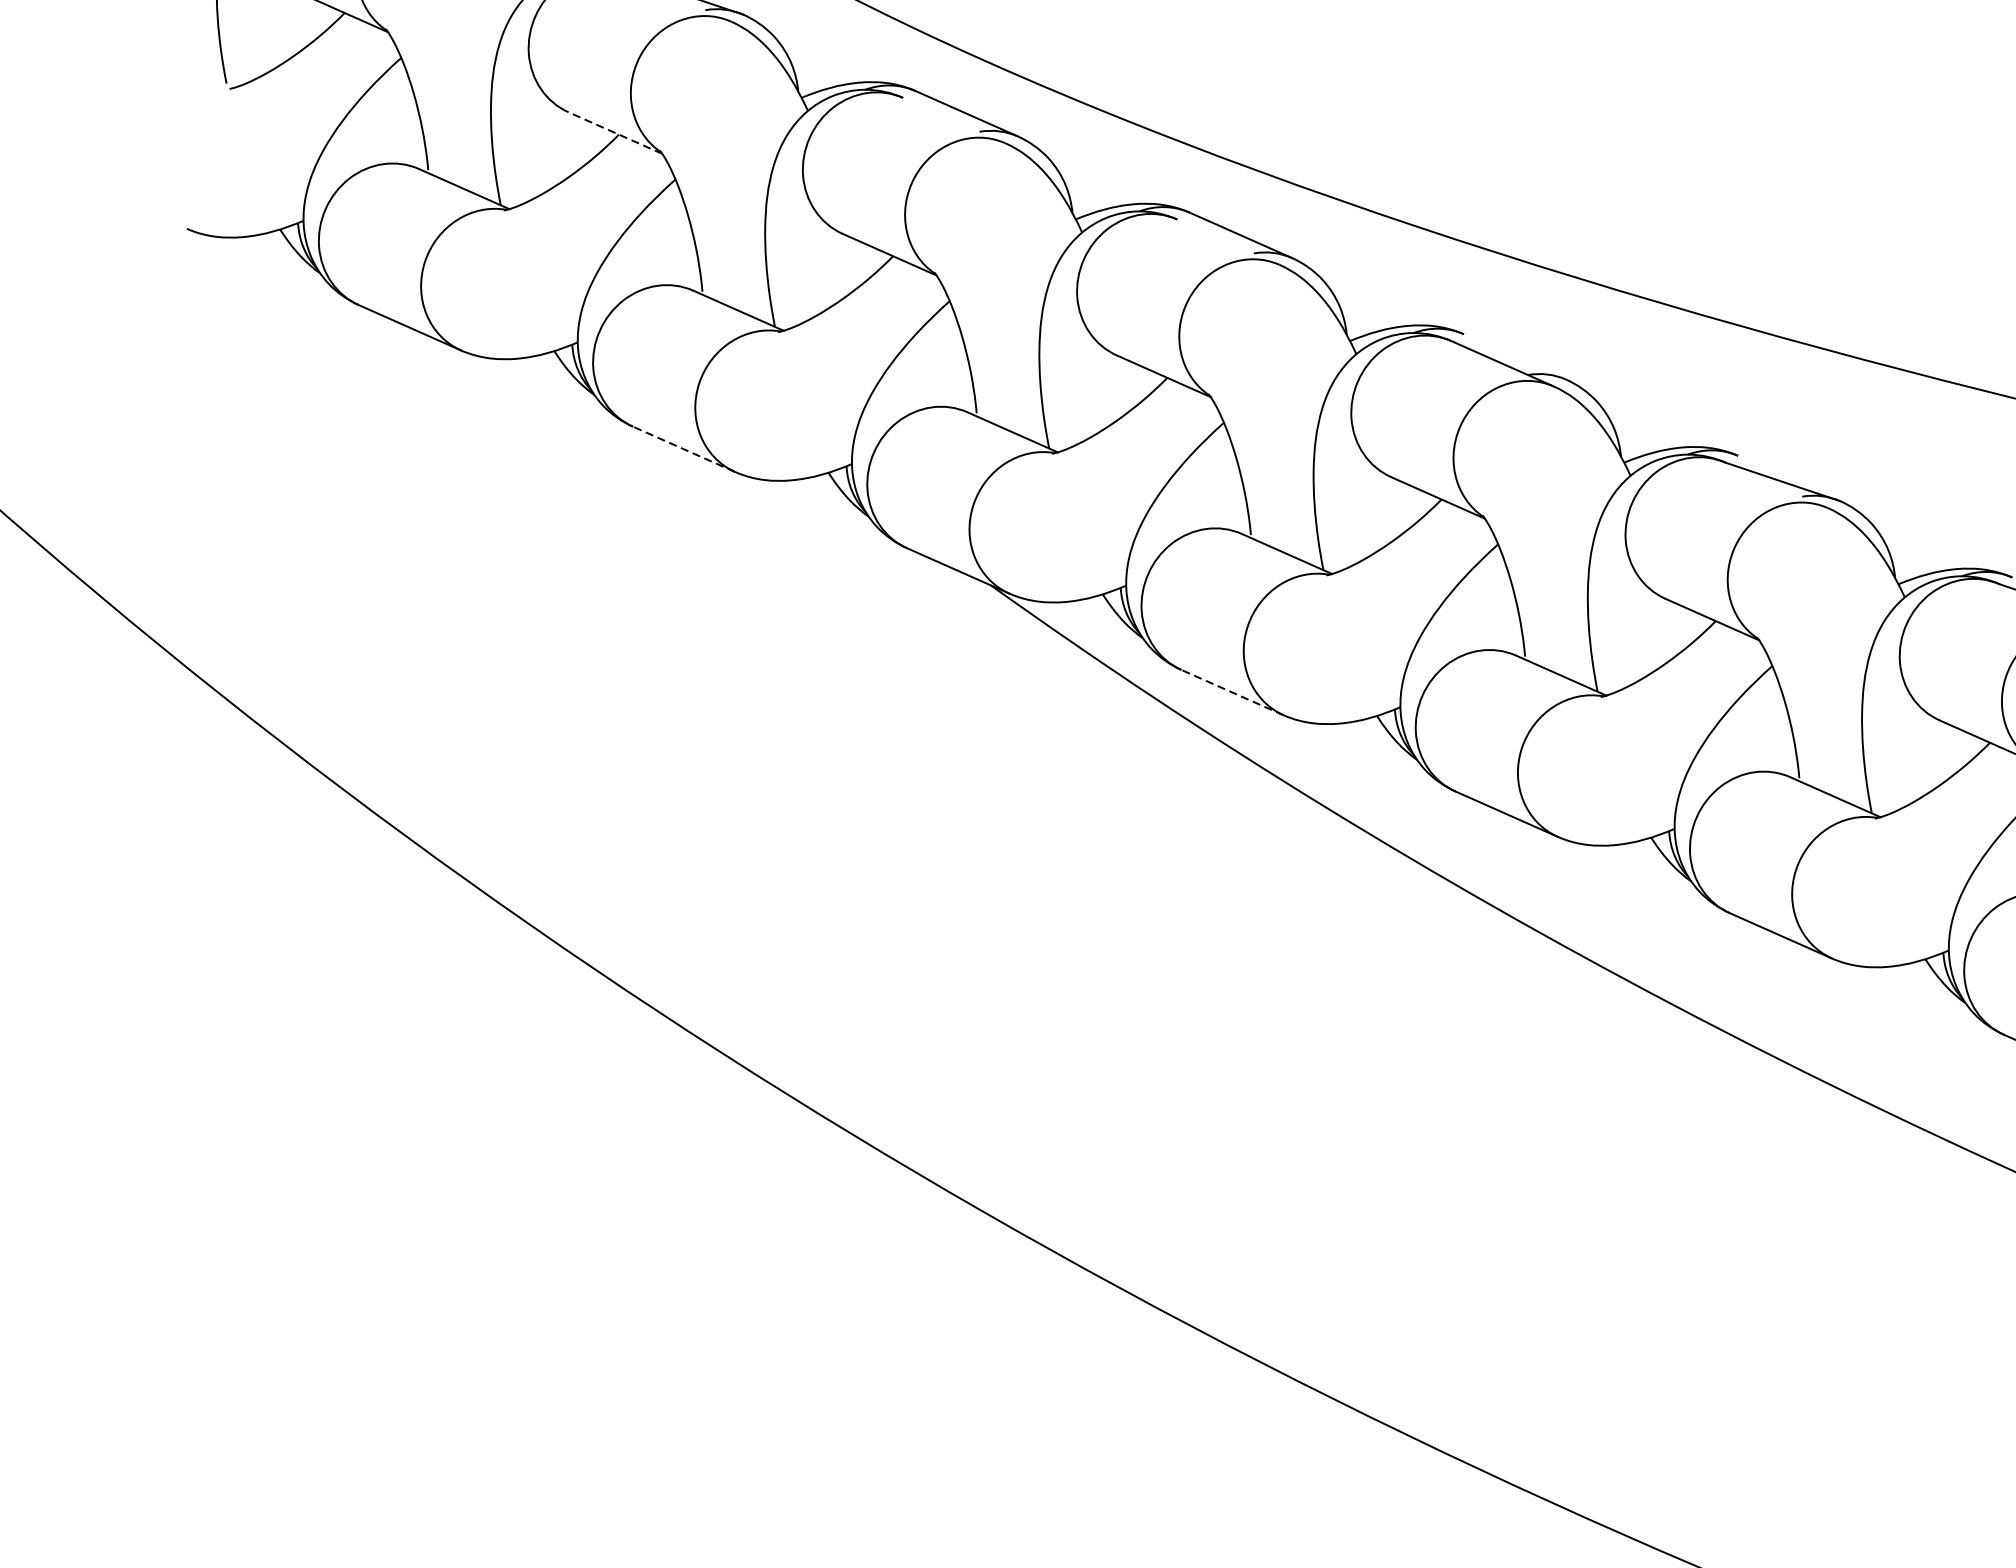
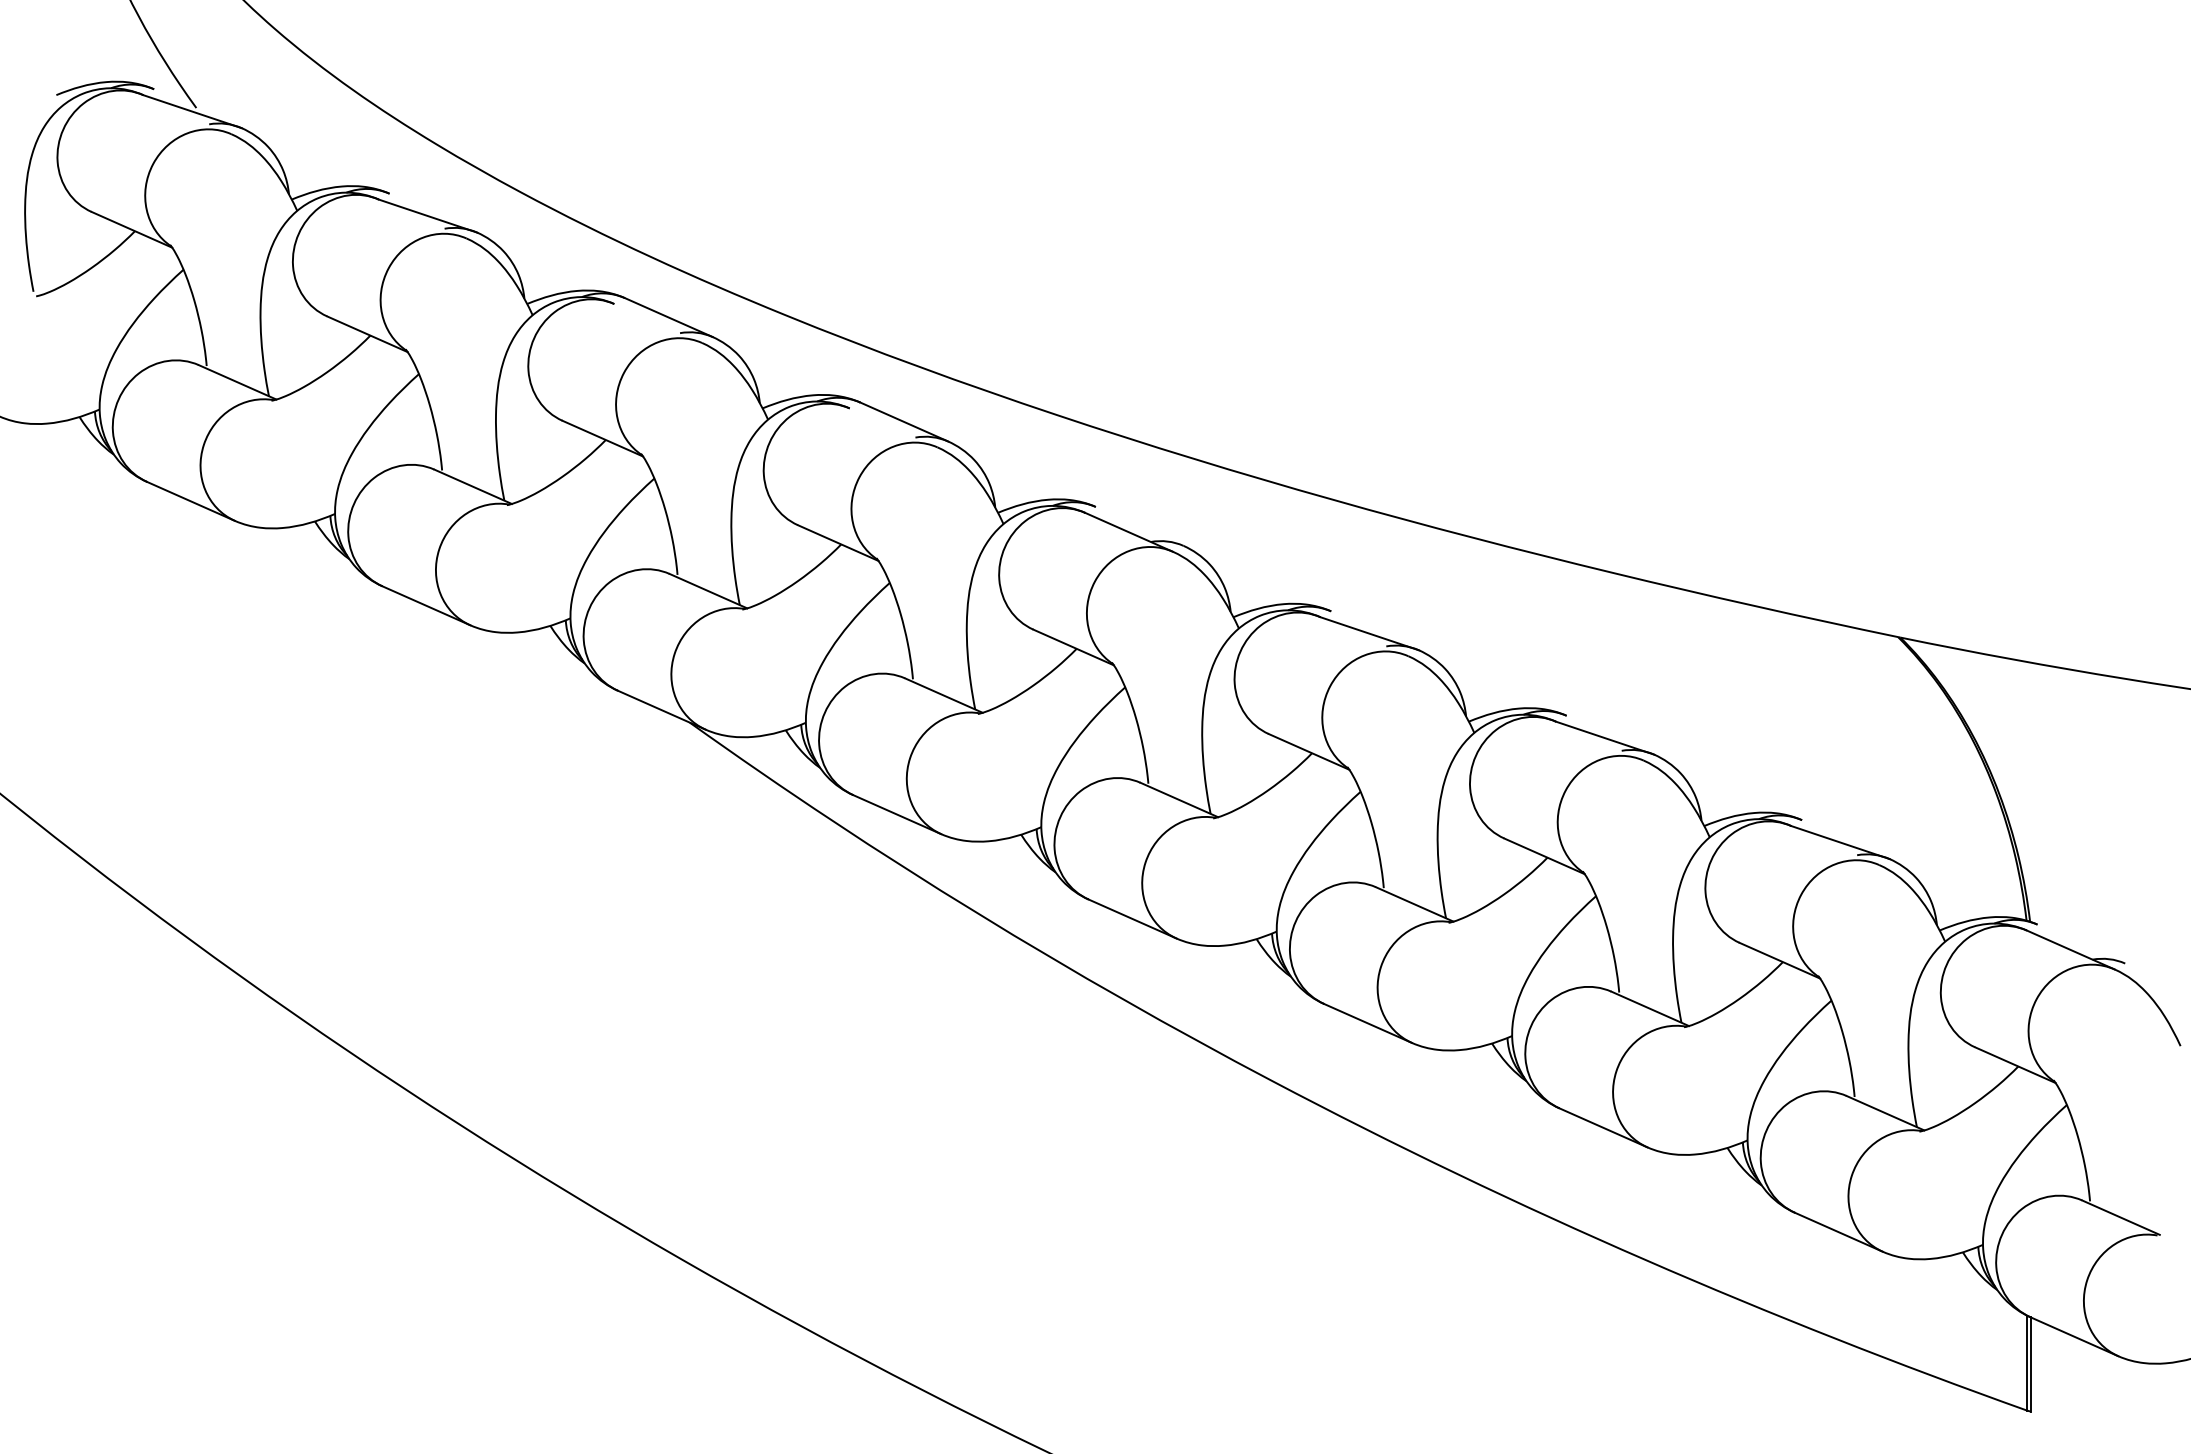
line: (614, 133) -> (366, 334), dashed -> solid
line: (684, 449) -> (426, 605), dashed -> solid
line: (1232, 692) -> (897, 814), dashed -> solid

